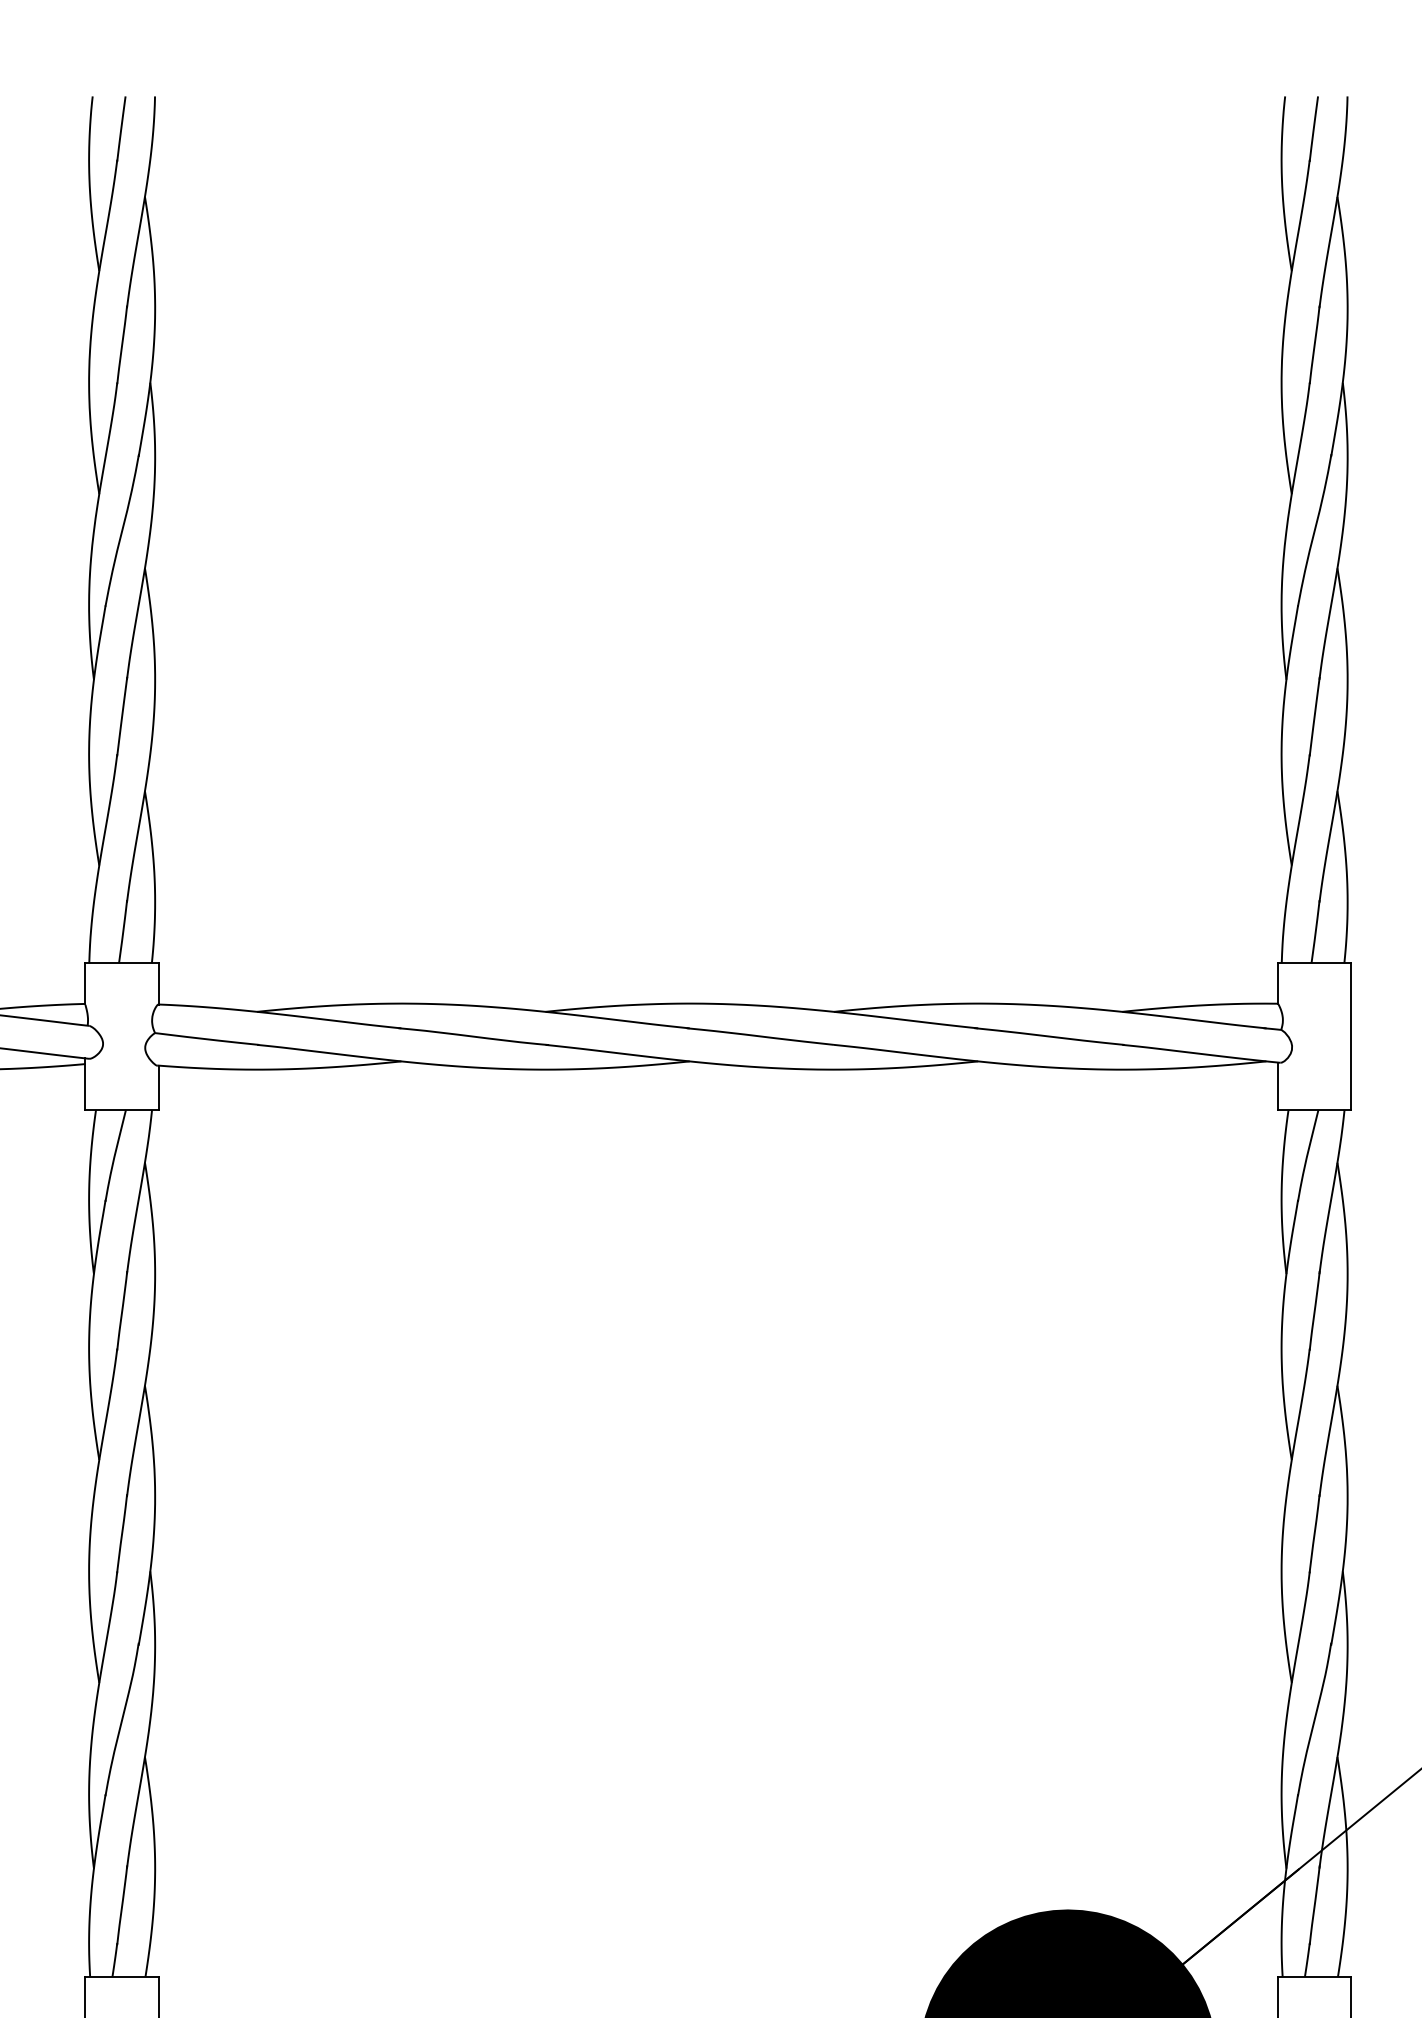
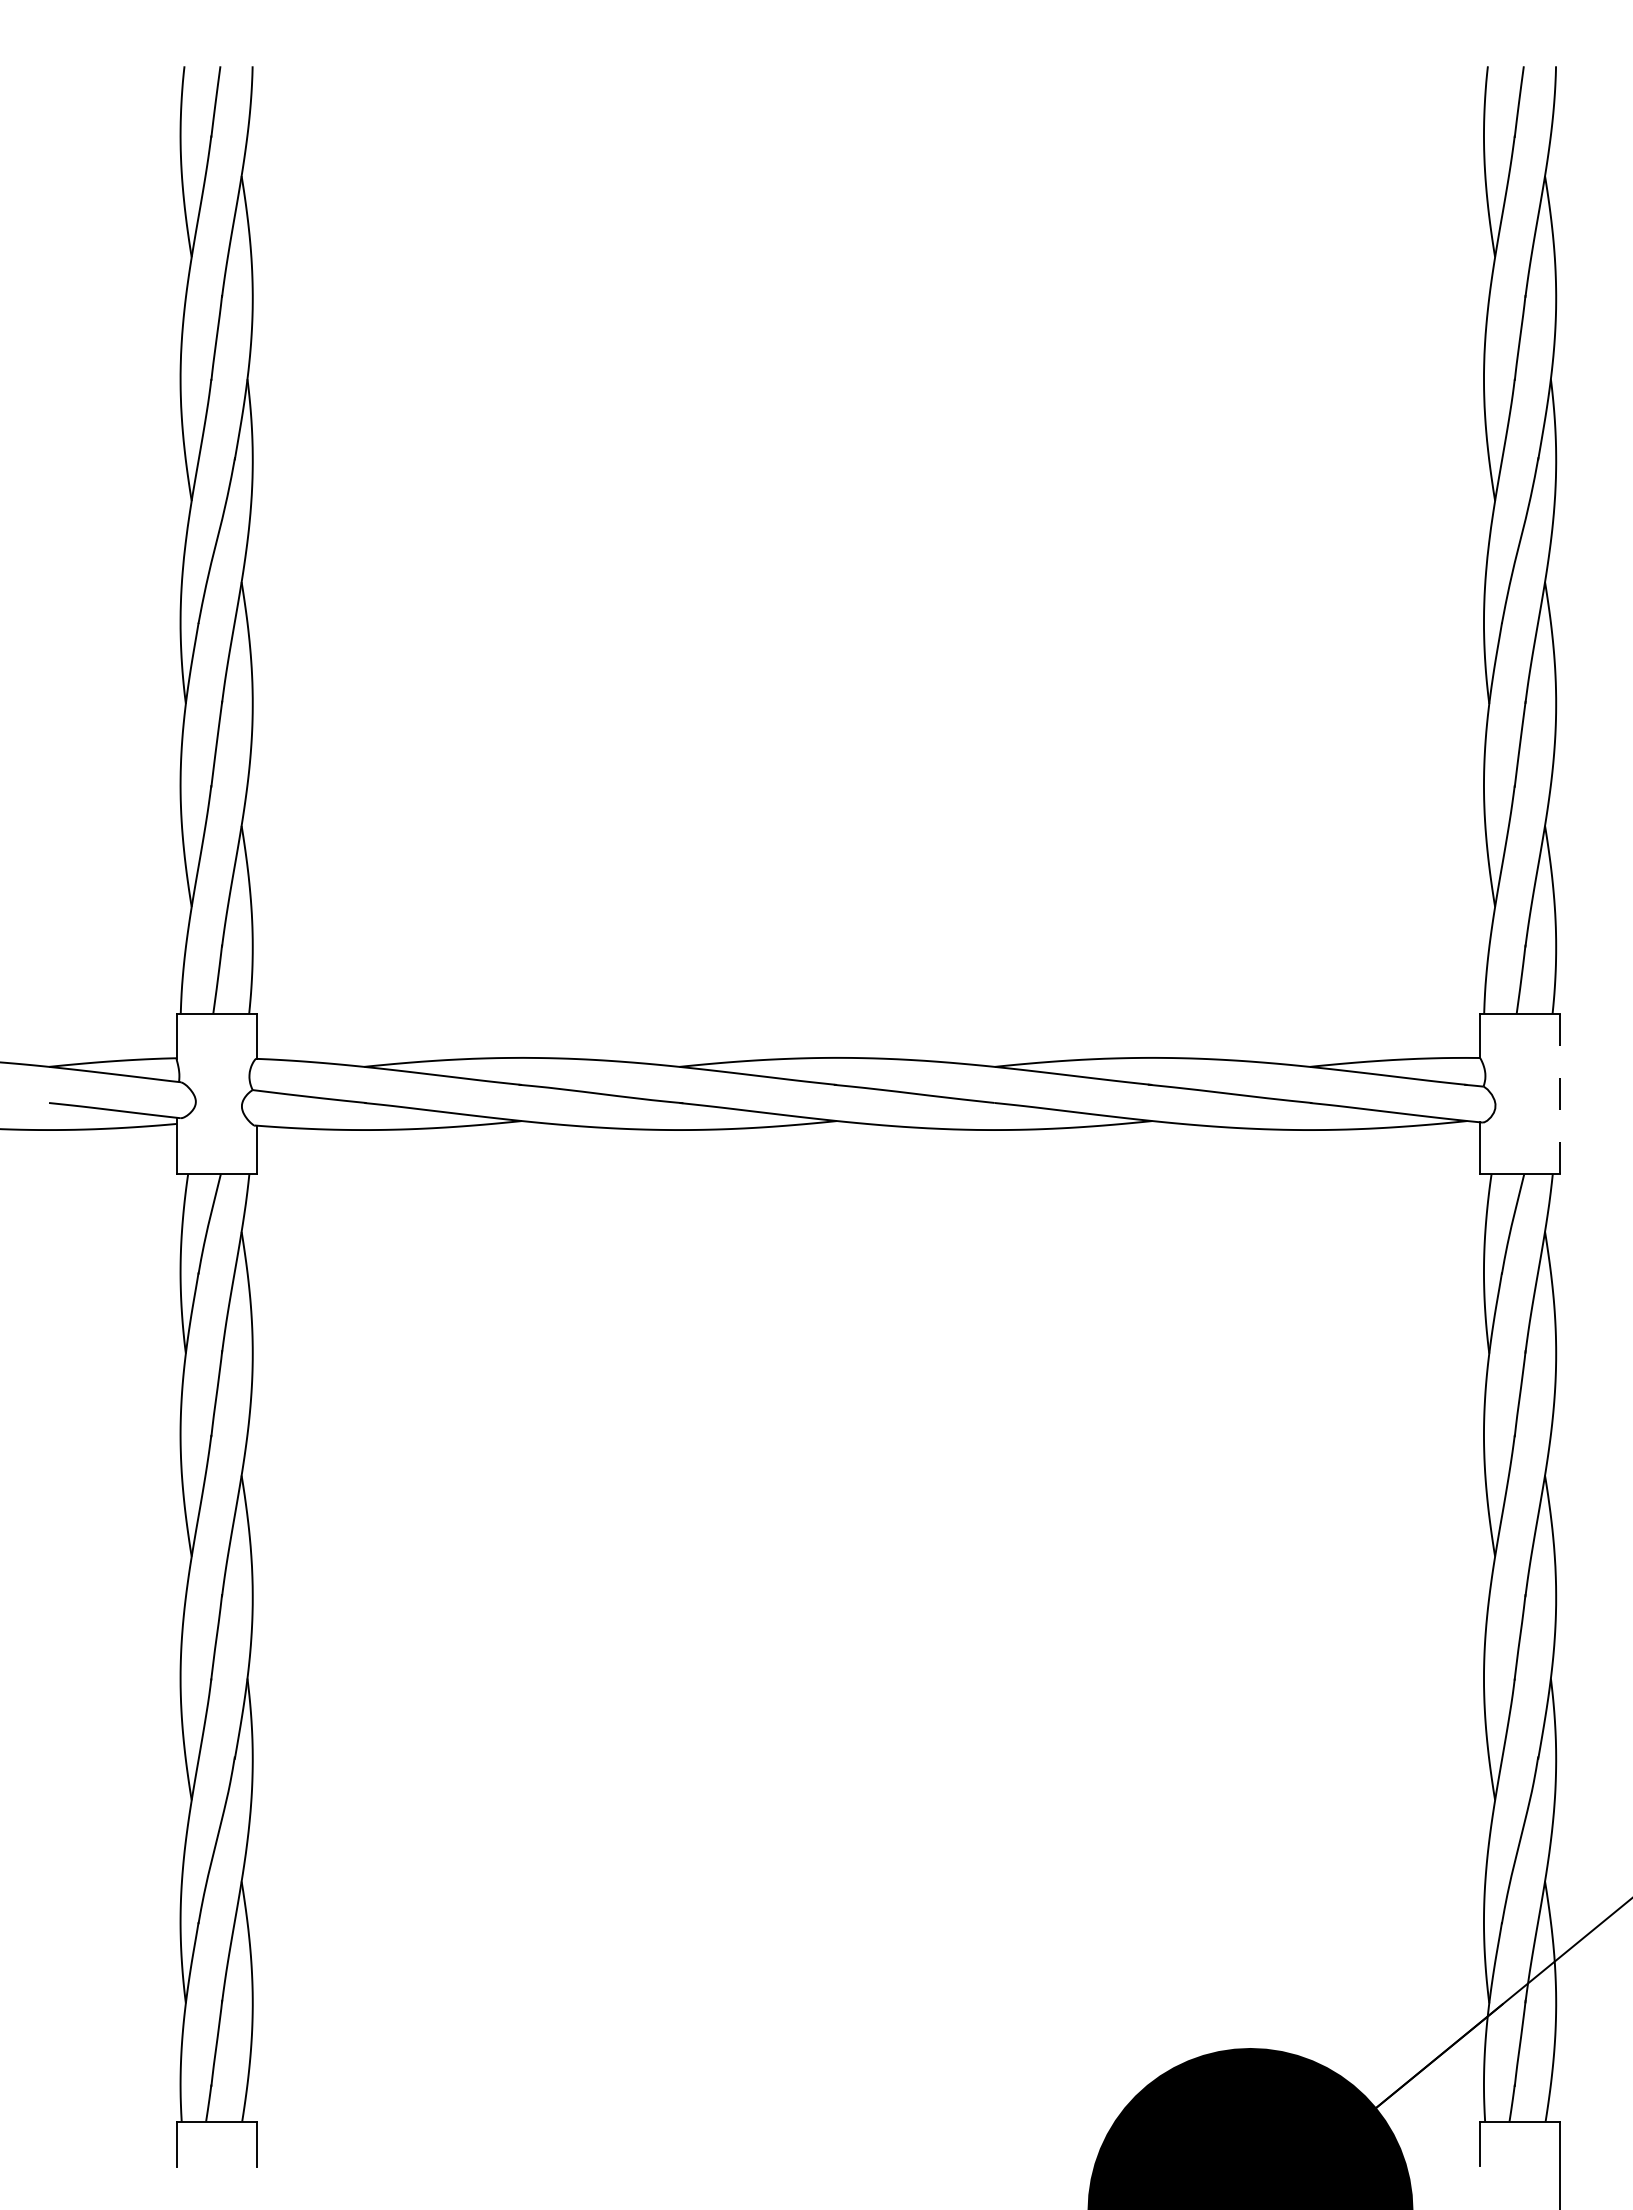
line: (1351, 1036) -> (1560, 1093), solid -> dashed

